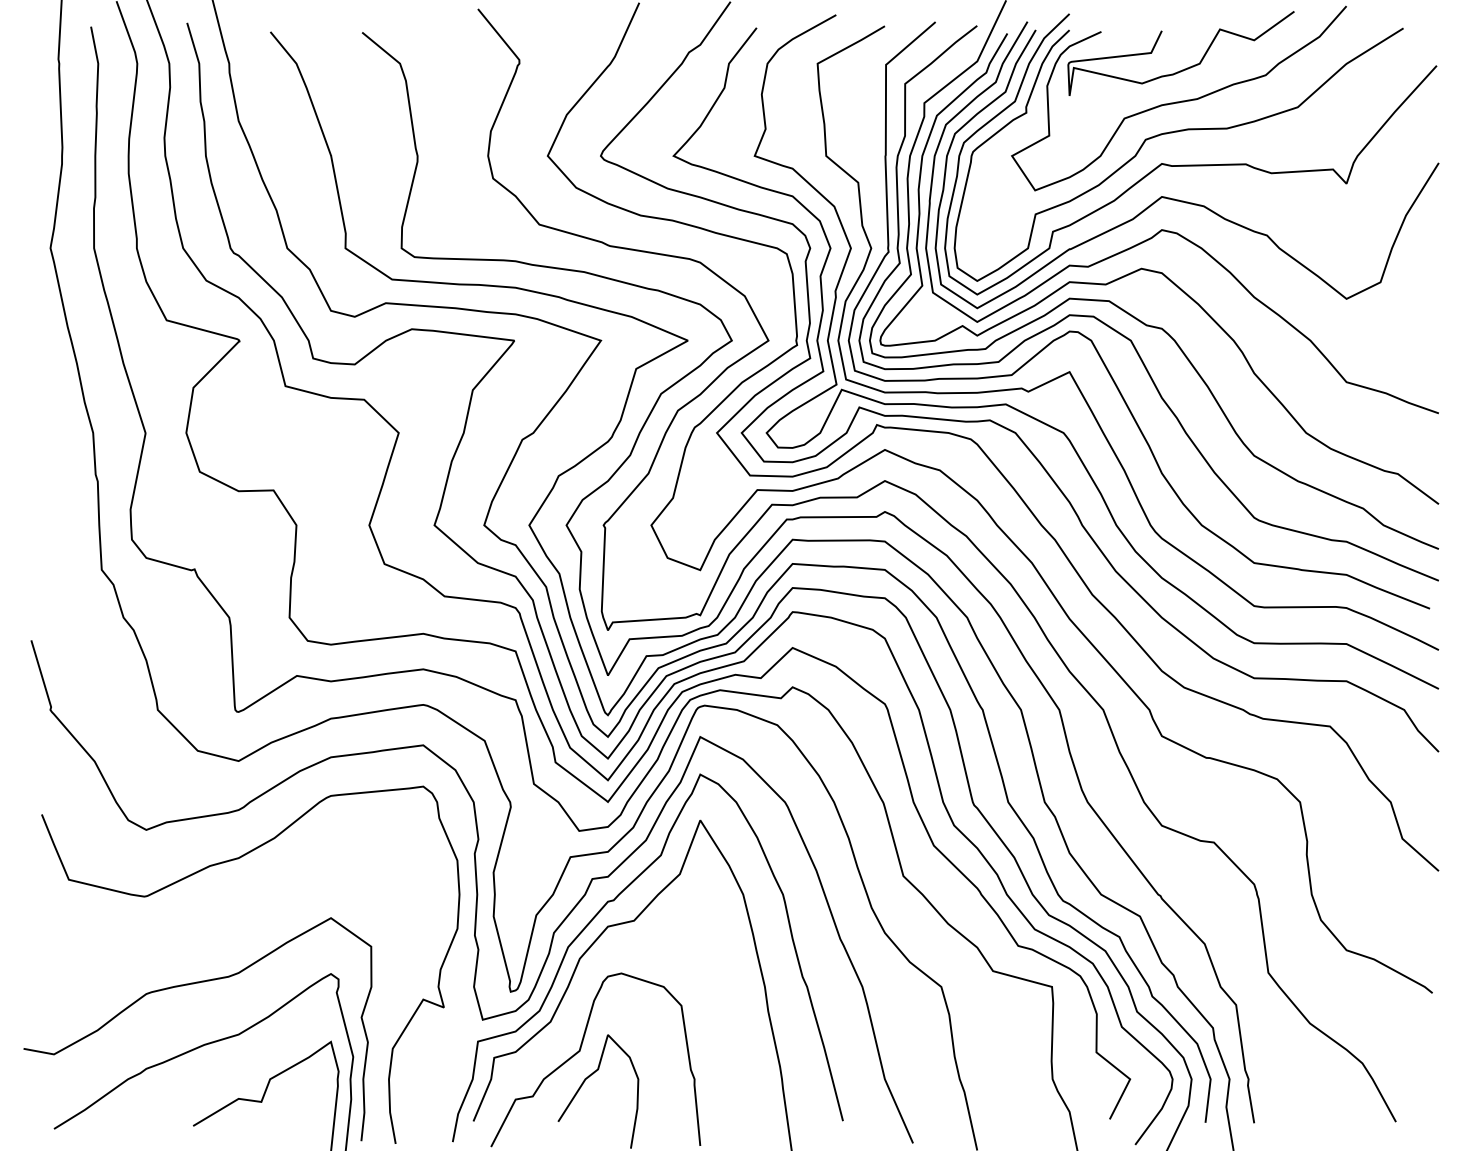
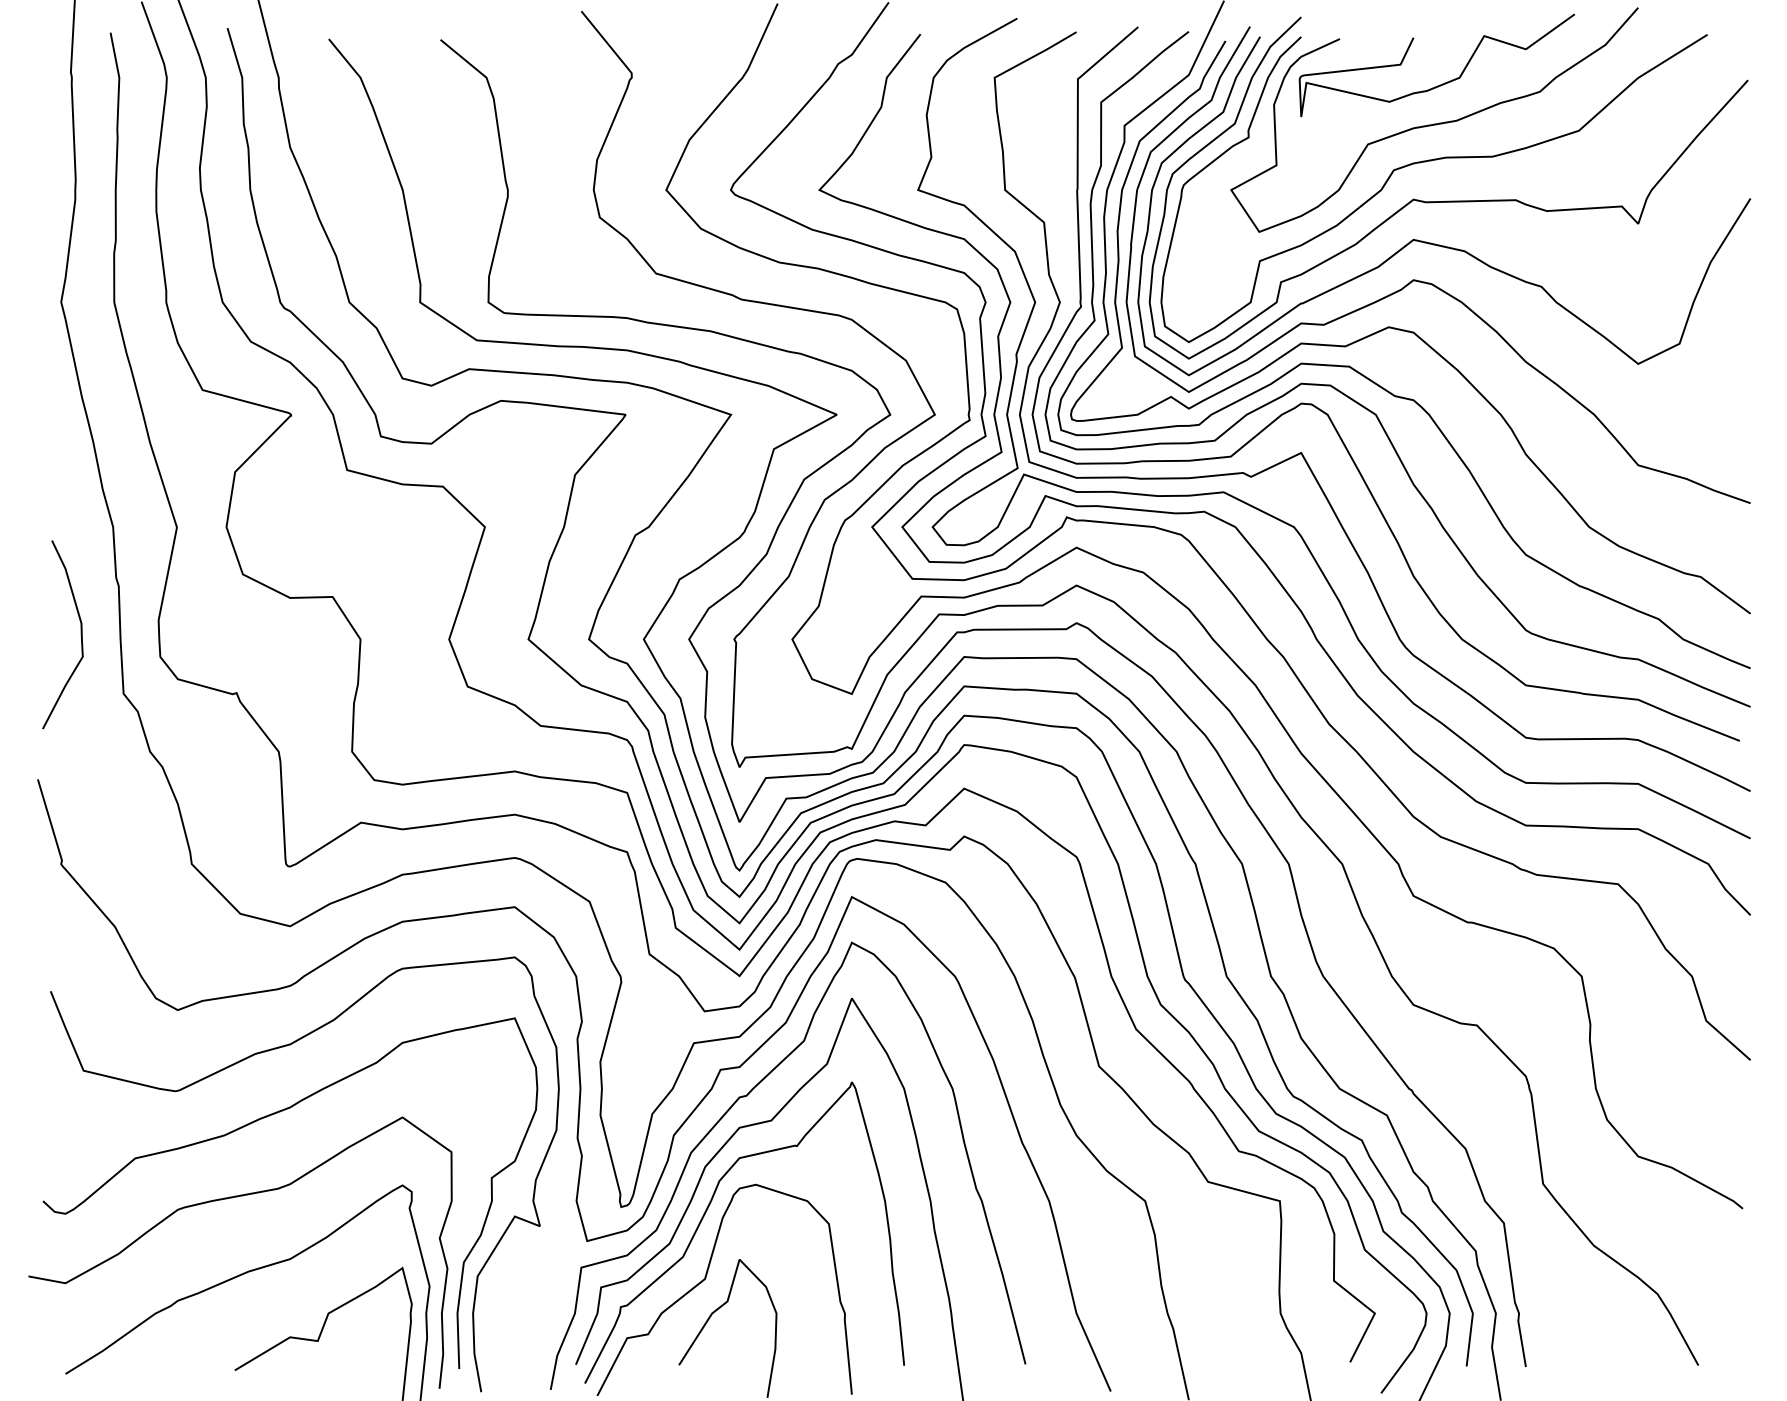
curve: (66, 521) -> (80, 634), added
curve: (214, 920) -> (260, 1120), added
curve: (580, 997) -> (706, 1213), added

